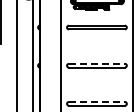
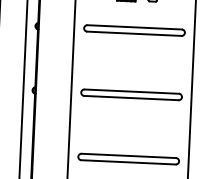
line: (96, 63) -> (131, 91), dashed -> solid
line: (96, 101) -> (128, 155), dashed -> solid

